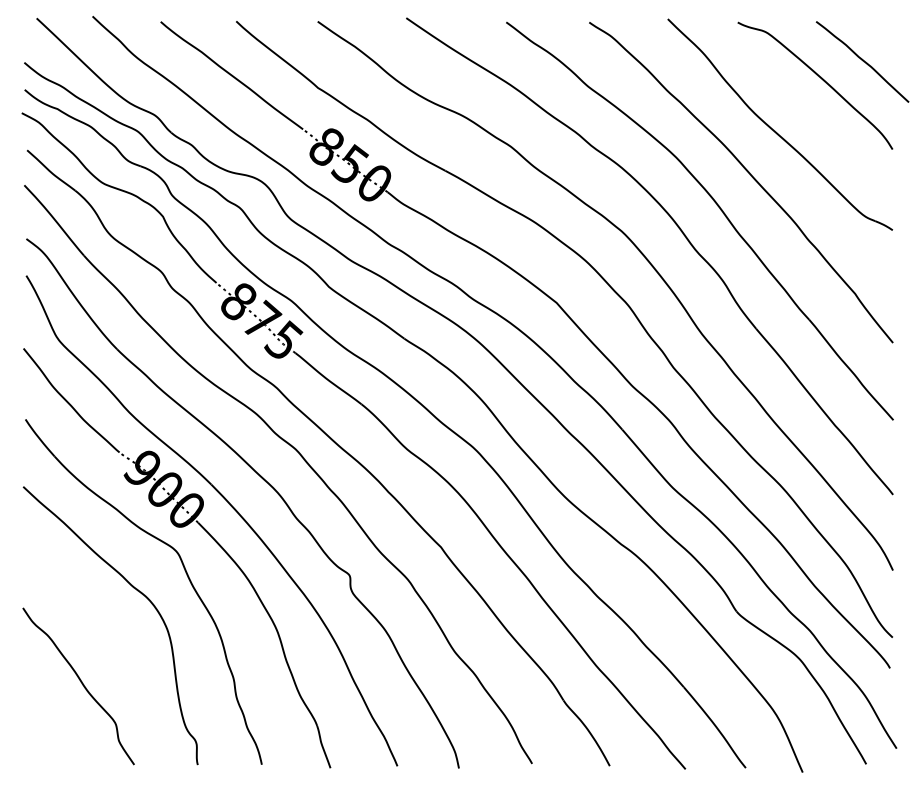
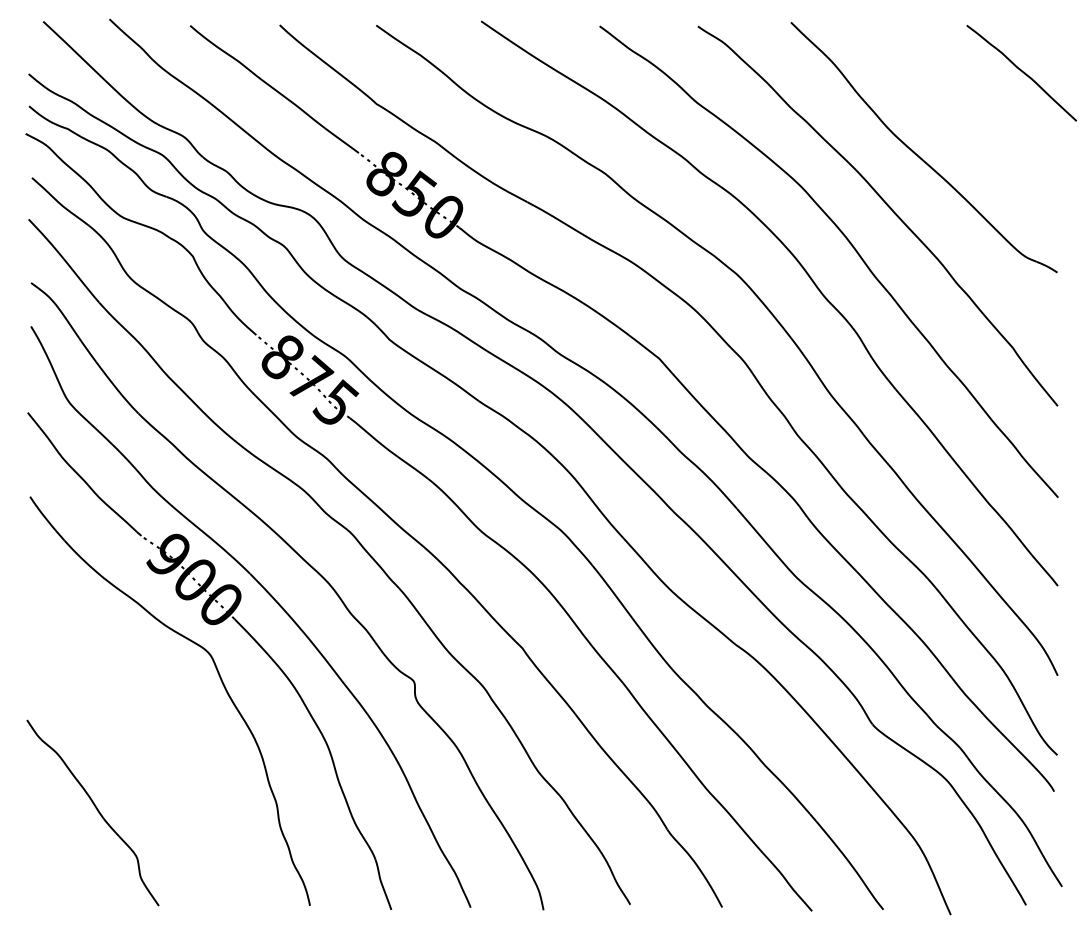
curve: (821, 79) -> (973, 94), removed
curve: (137, 591) -> (162, 700), removed

